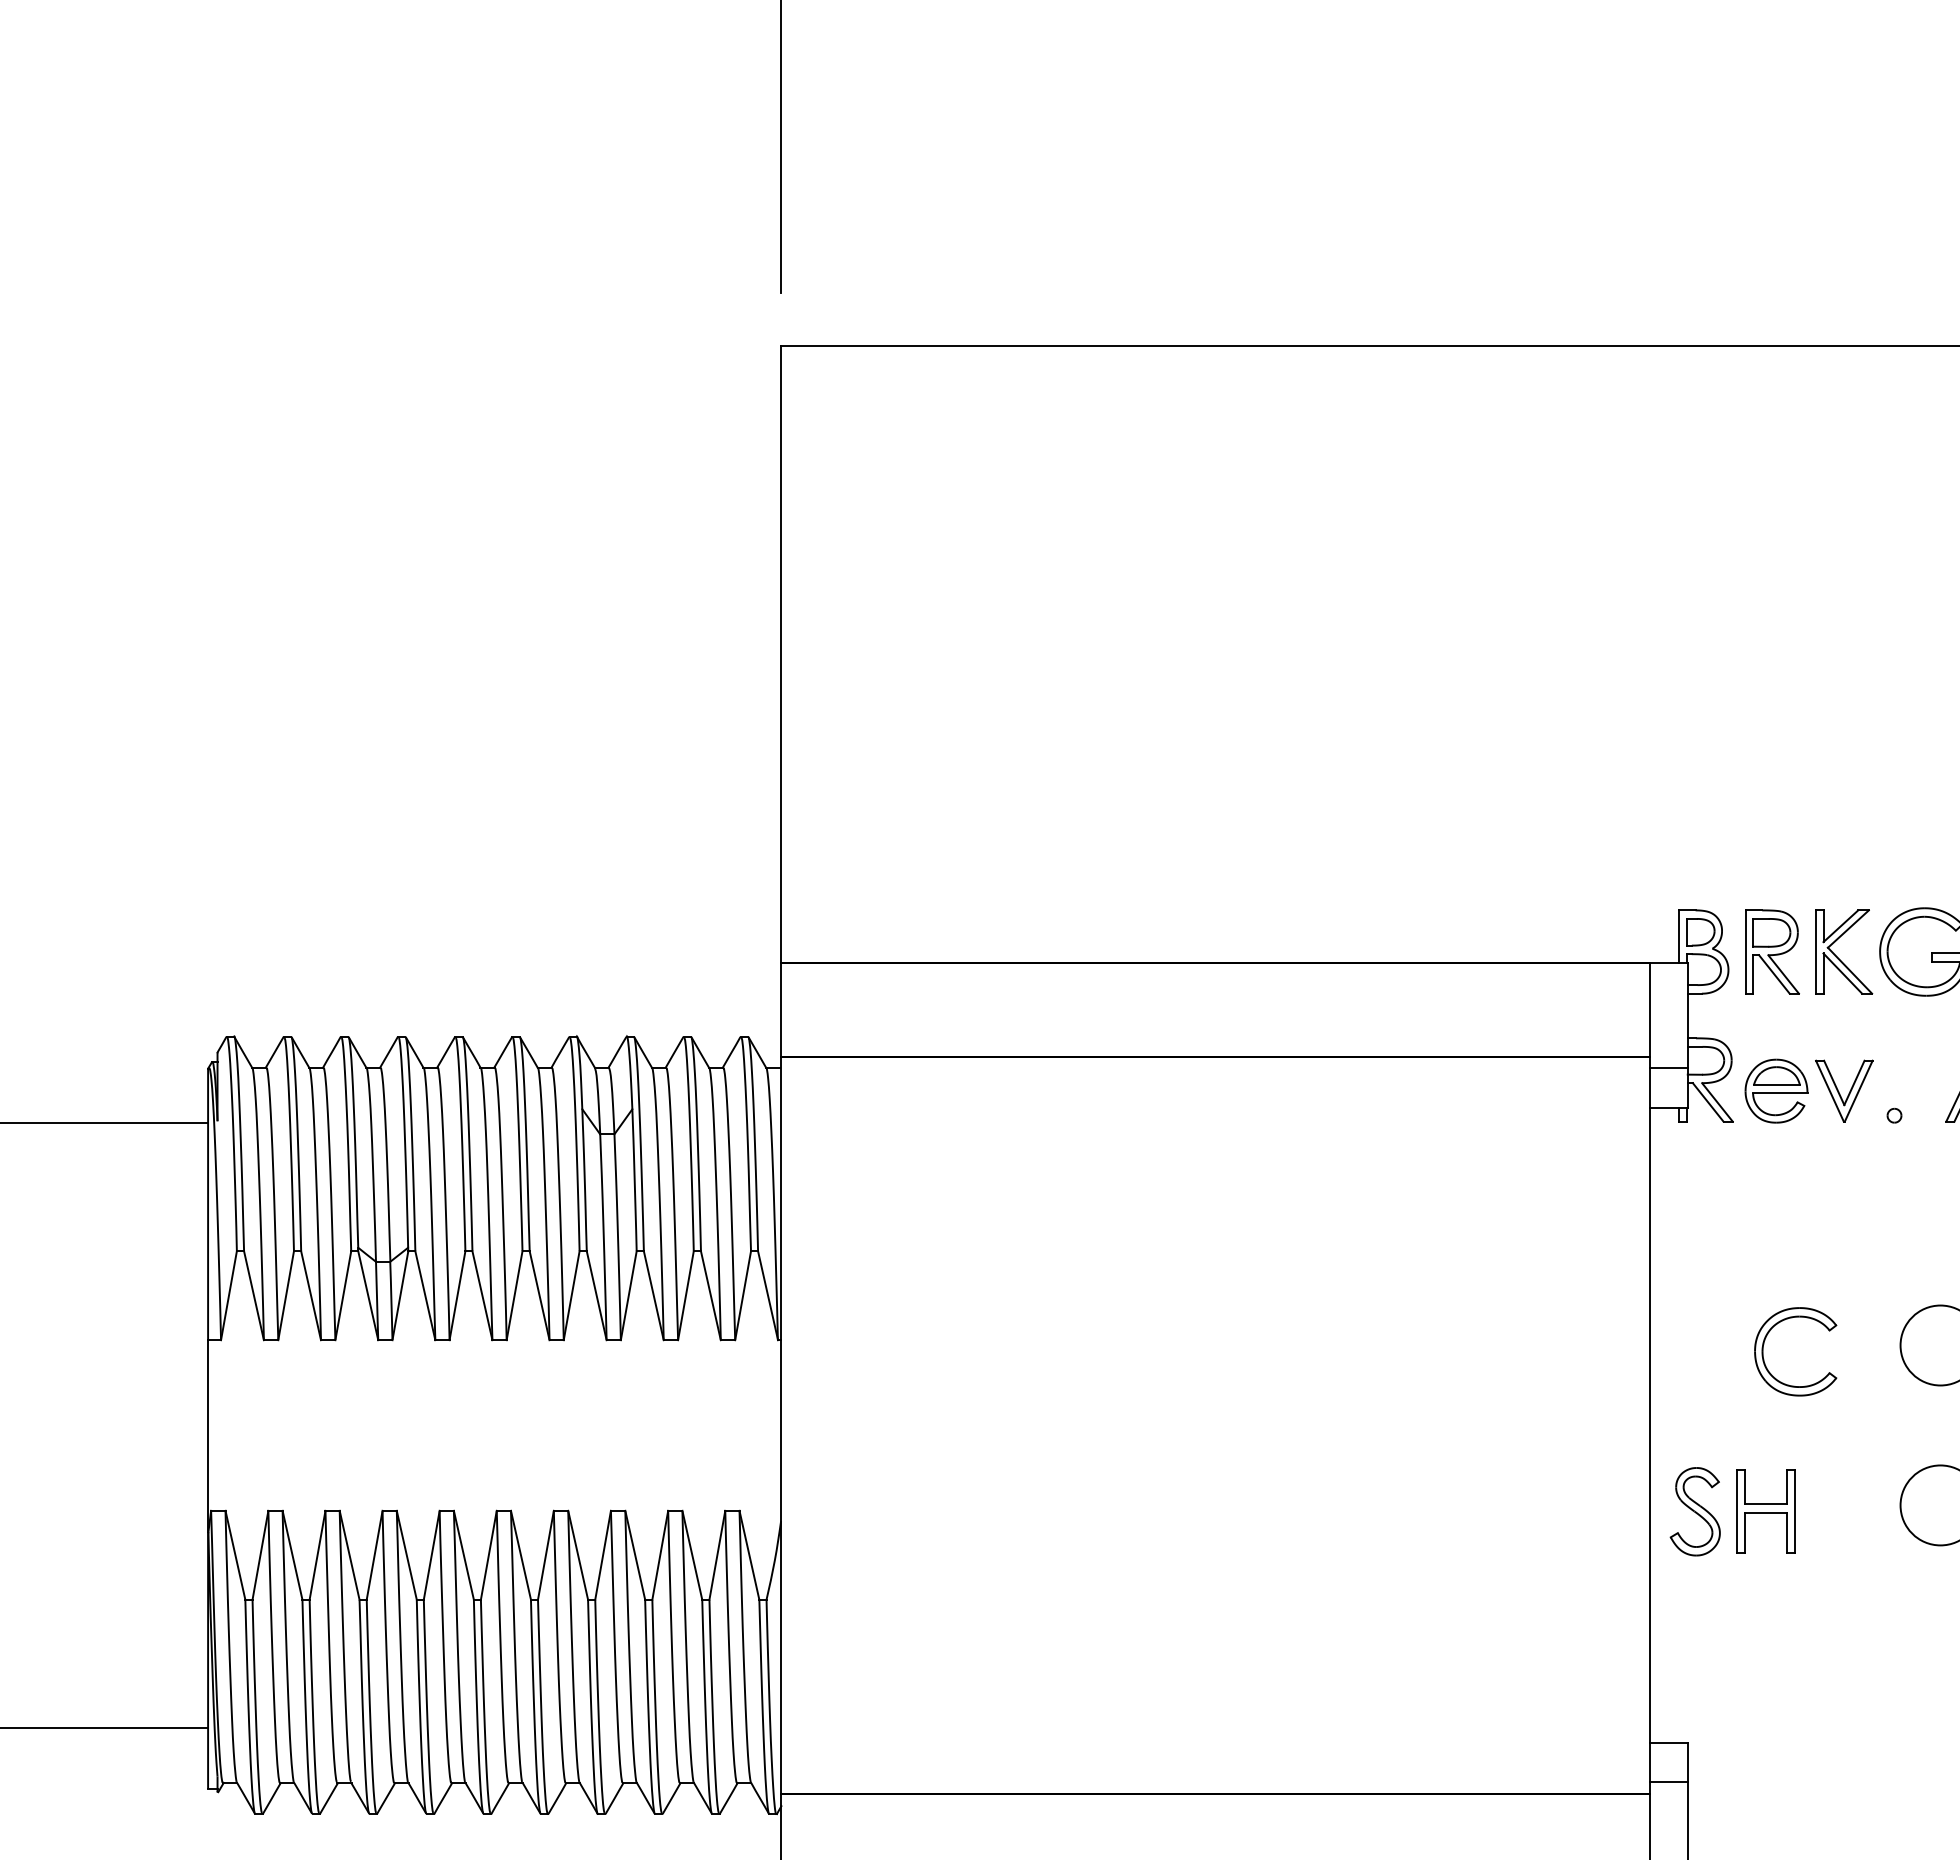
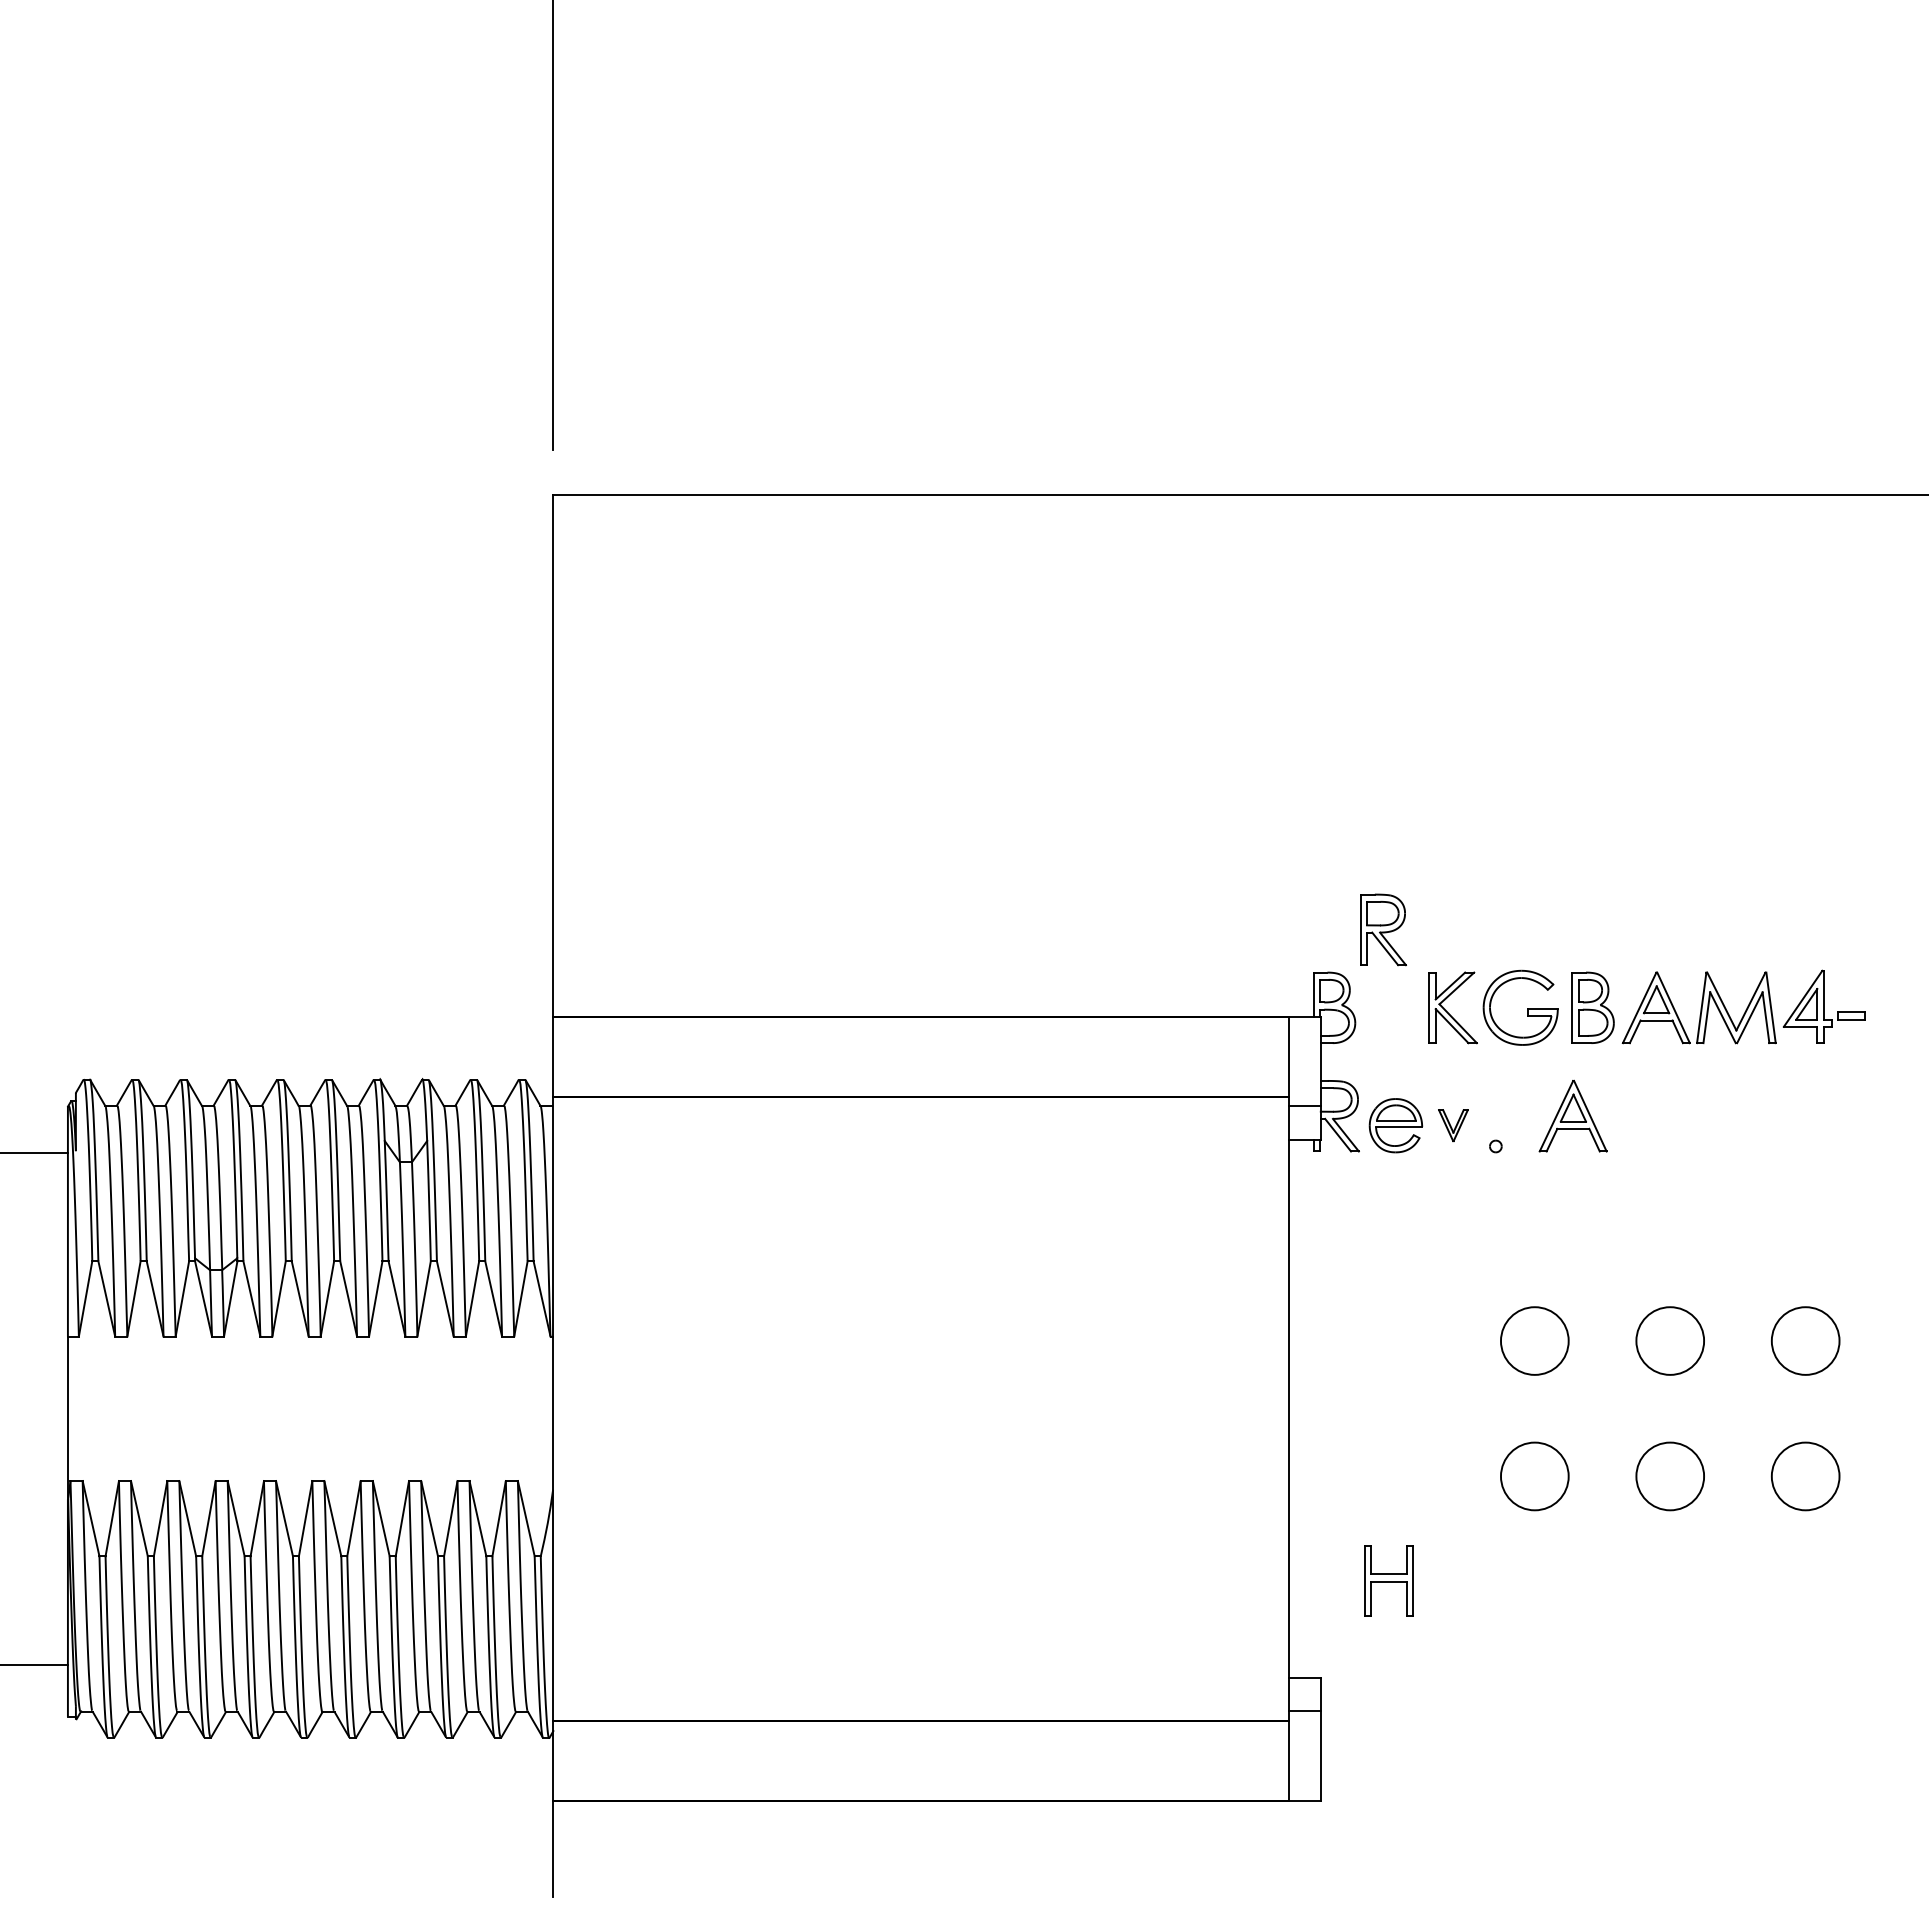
part: (1772, 951) -> (1383, 929), moved
part: (1844, 1090) -> (1453, 1125), size x0.6
part: (1764, 1349) -> (1385, 1344), removed
part: (1694, 1511) -> (1326, 1481), removed
part: (1765, 1511) -> (1388, 1580), moved

